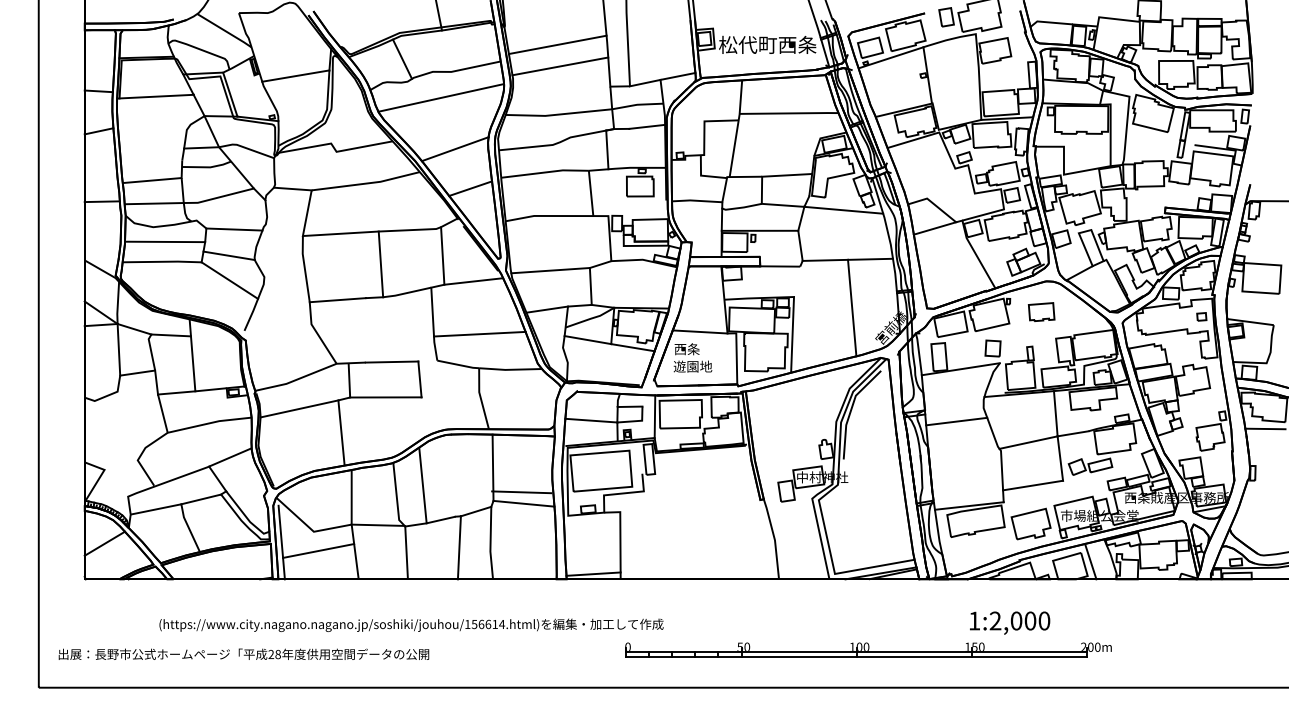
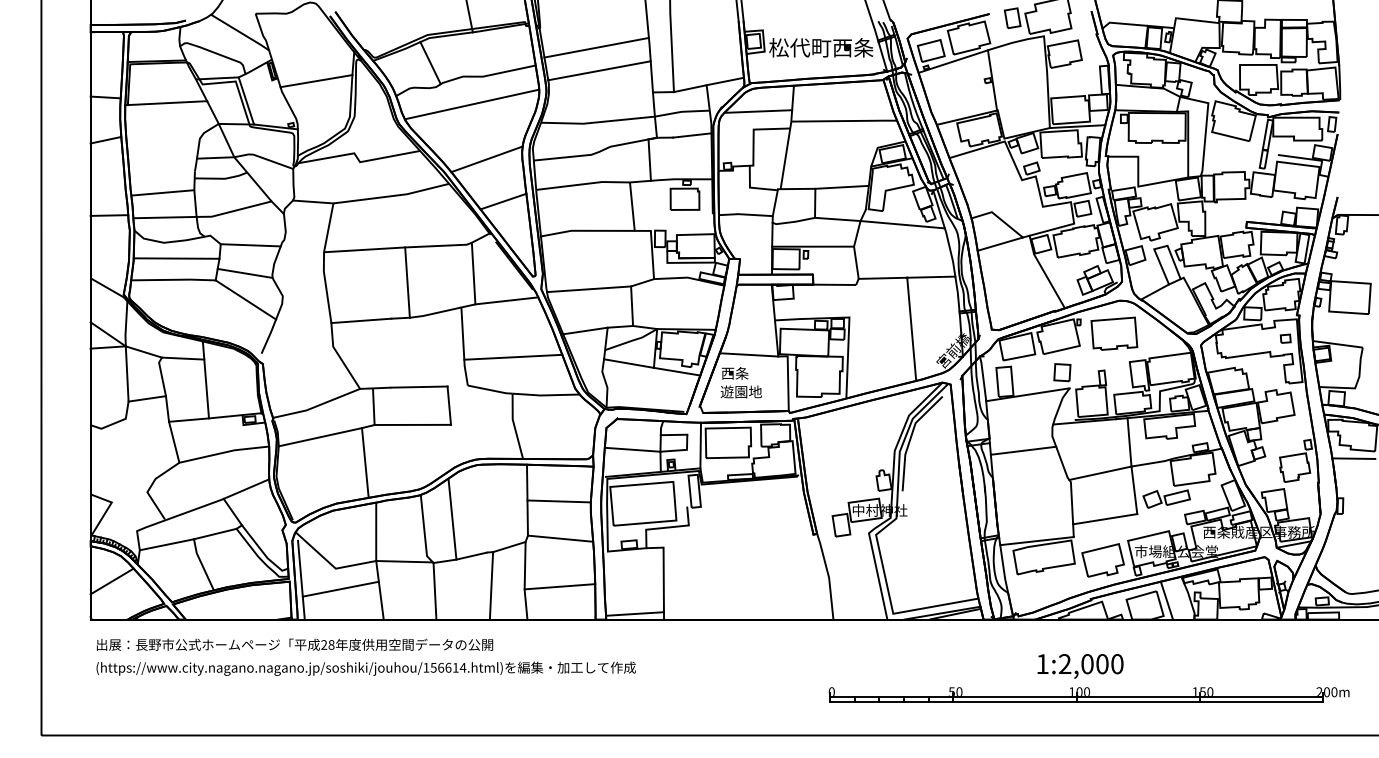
line: (708, 104) -> (758, 111), added
part: (1041, 311) -> (1114, 333), size x1.67
line: (521, 492) -> (558, 501), moved
line: (522, 548) -> (559, 586), added
text: (410, 625) -> (365, 668), moved
part: (867, 649) -> (1088, 694), moved
text: (243, 654) -> (294, 644), moved

